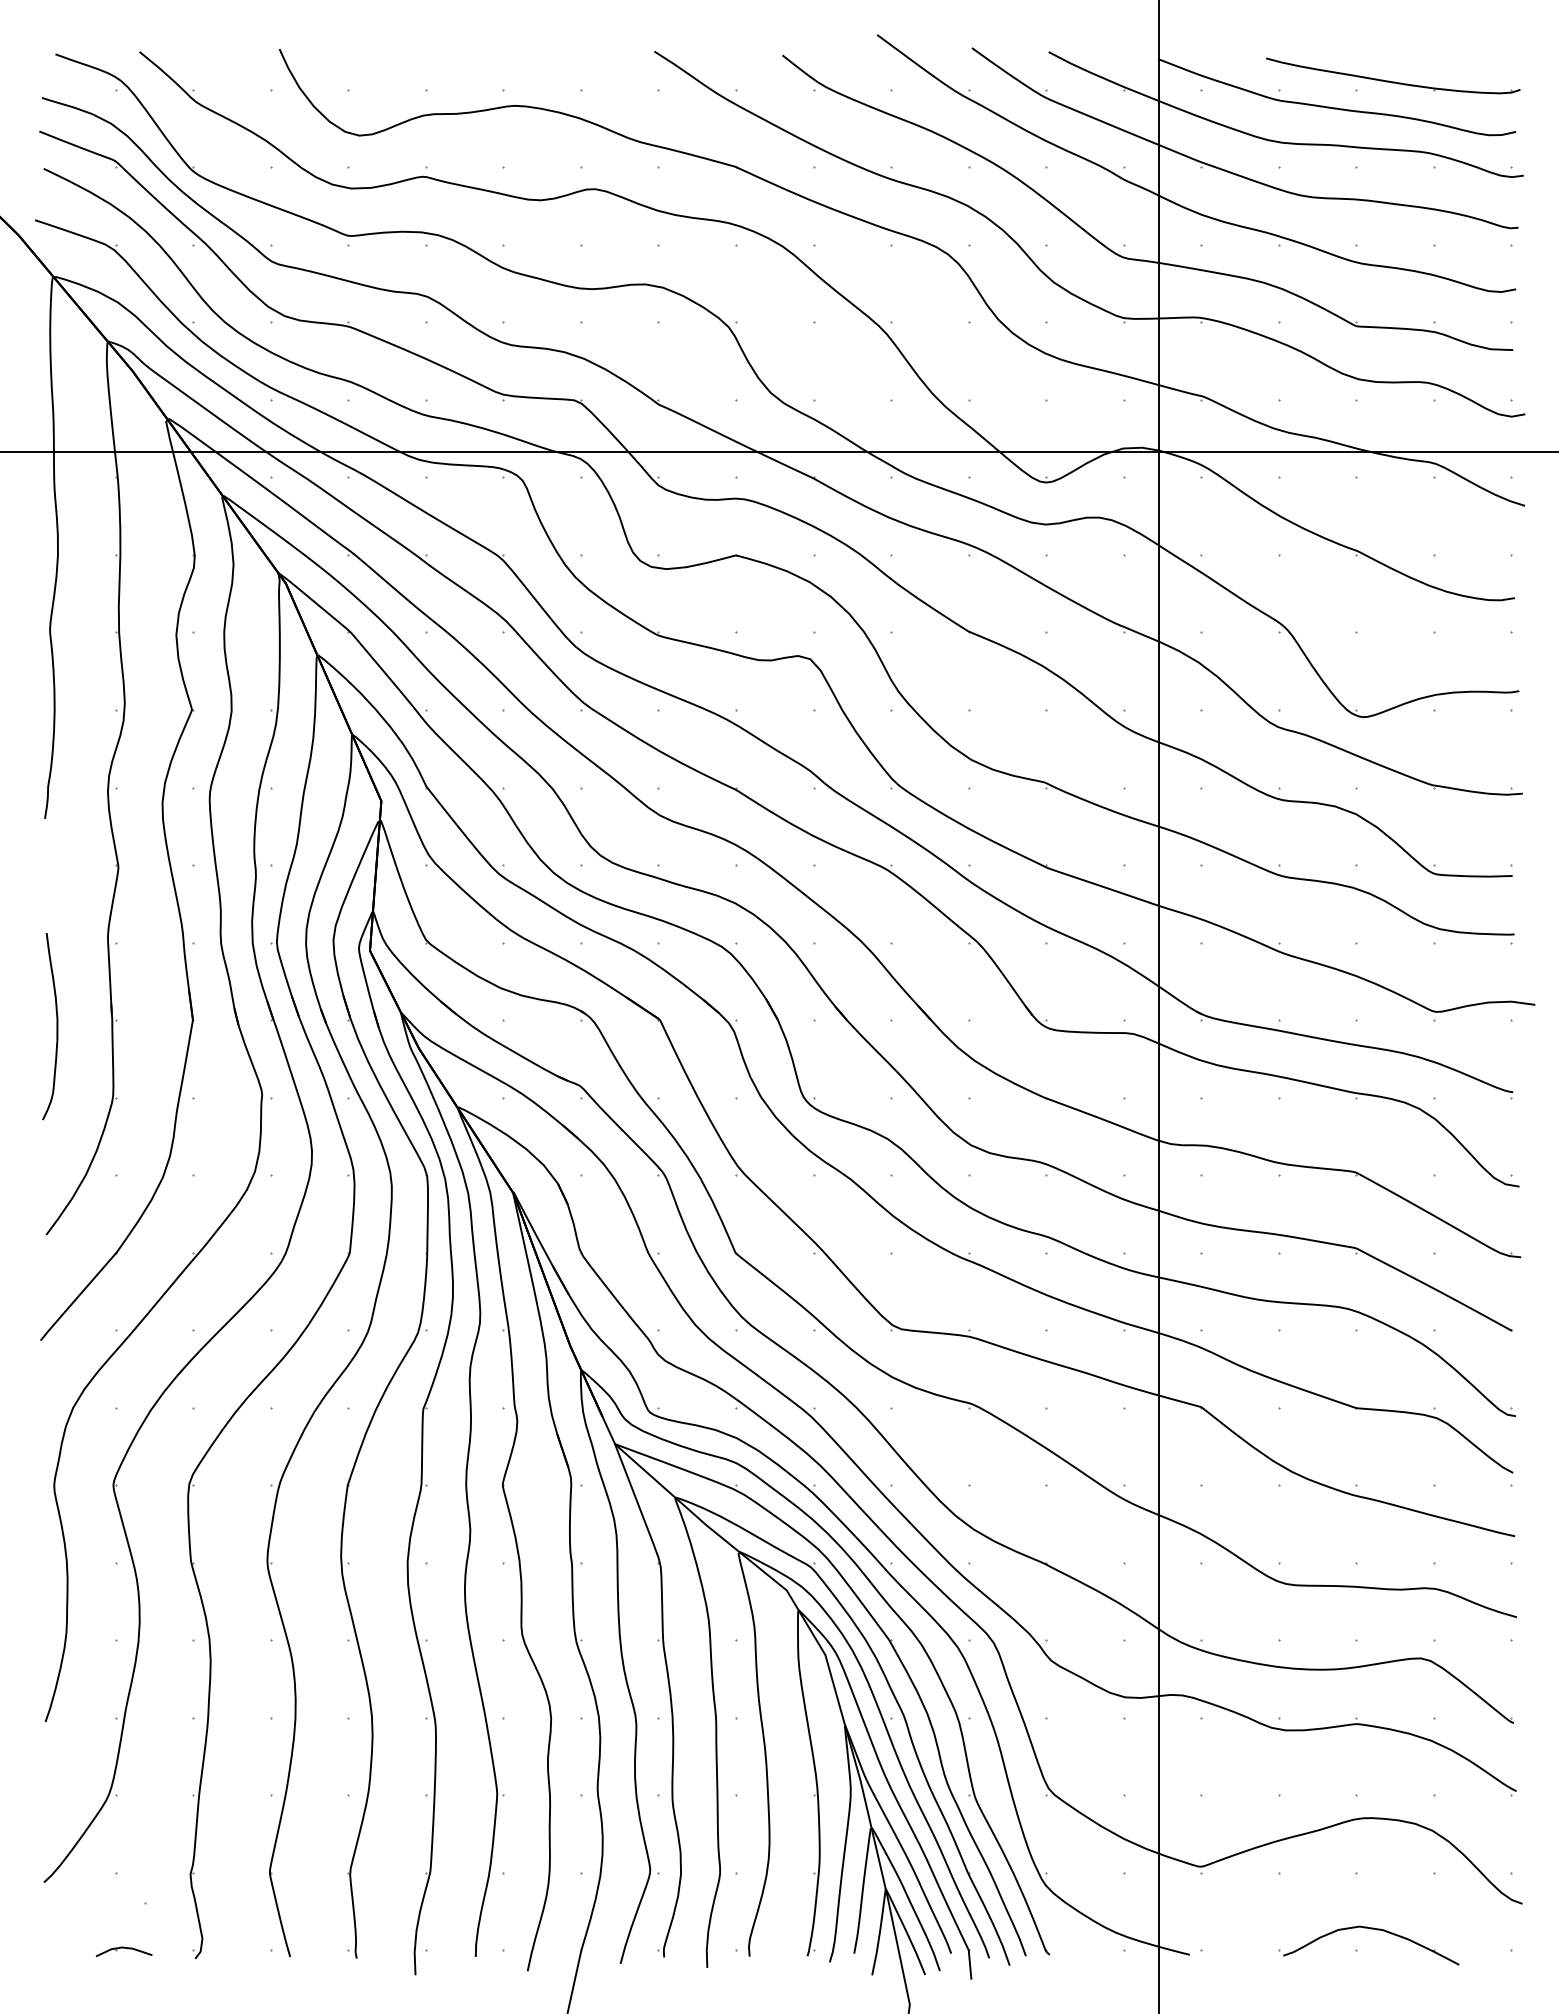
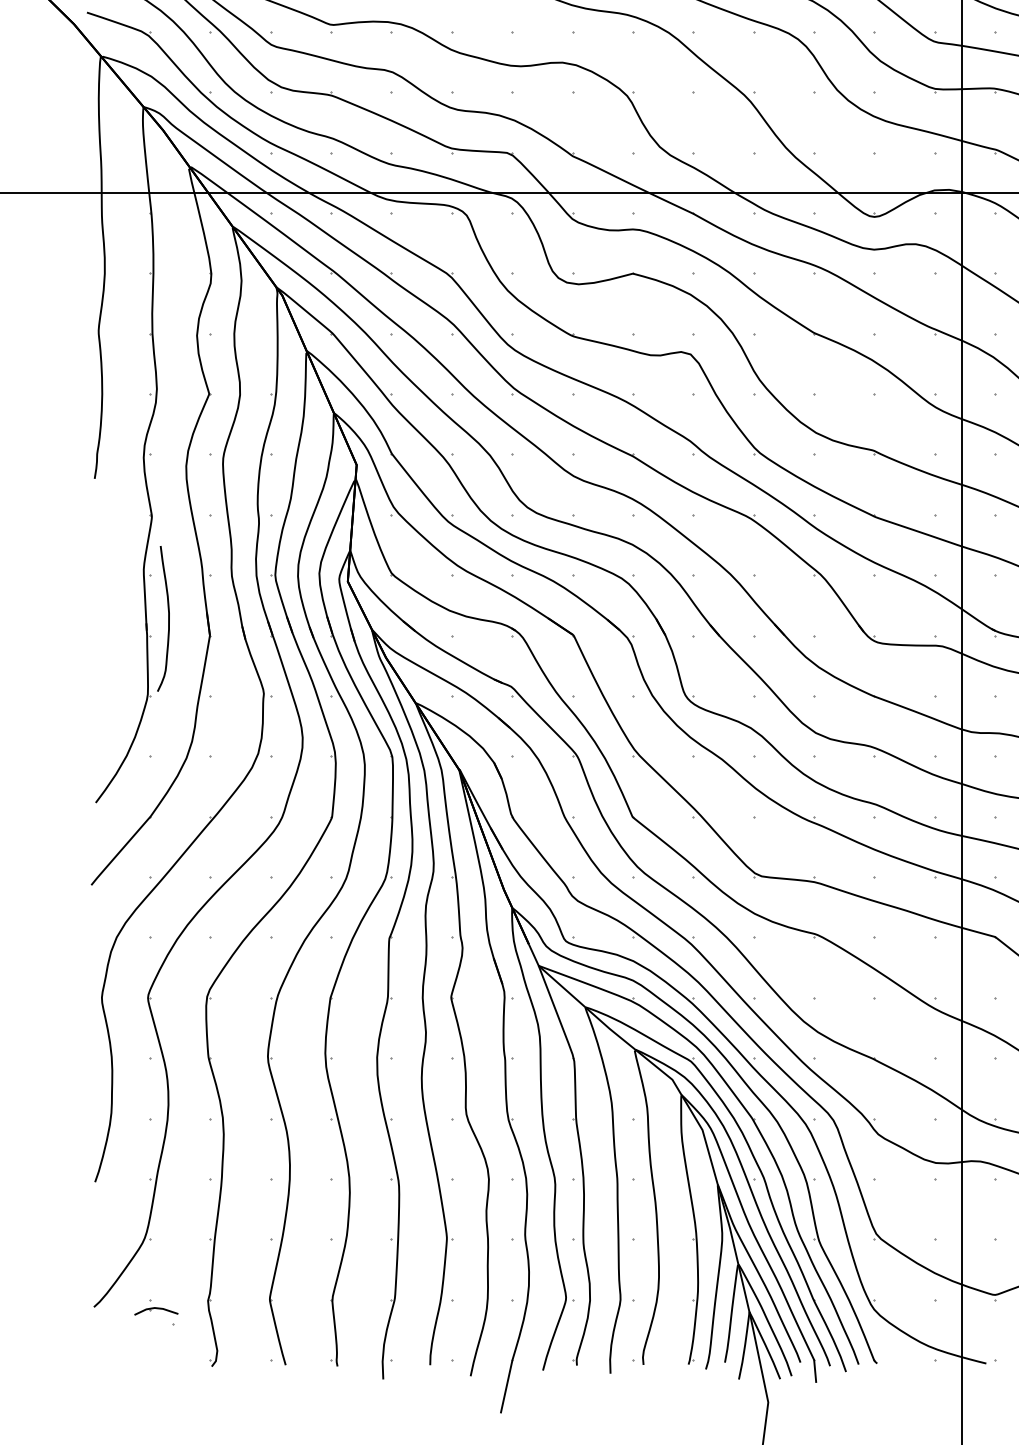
curve: (56, 1026) -> (168, 618), moved
part: (123, 1951) -> (155, 1311), moved

